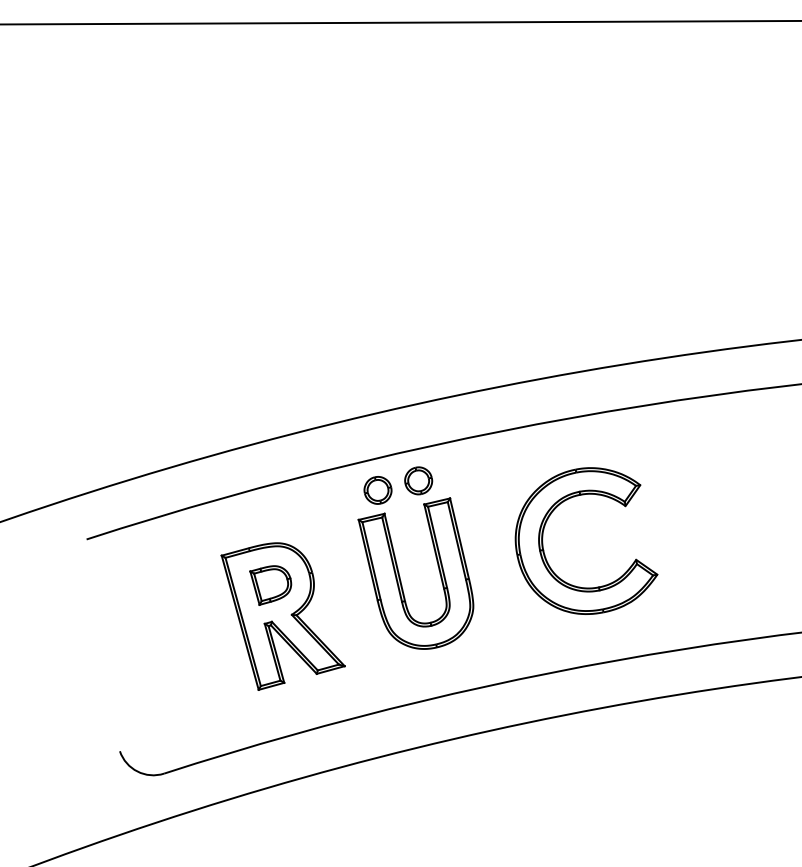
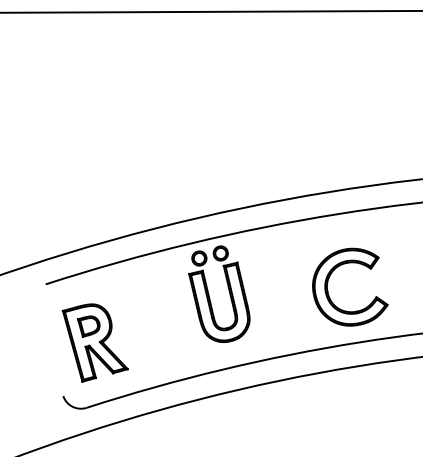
part: (552, 515) -> (332, 273), moved
part: (281, 615) -> (94, 342), moved

